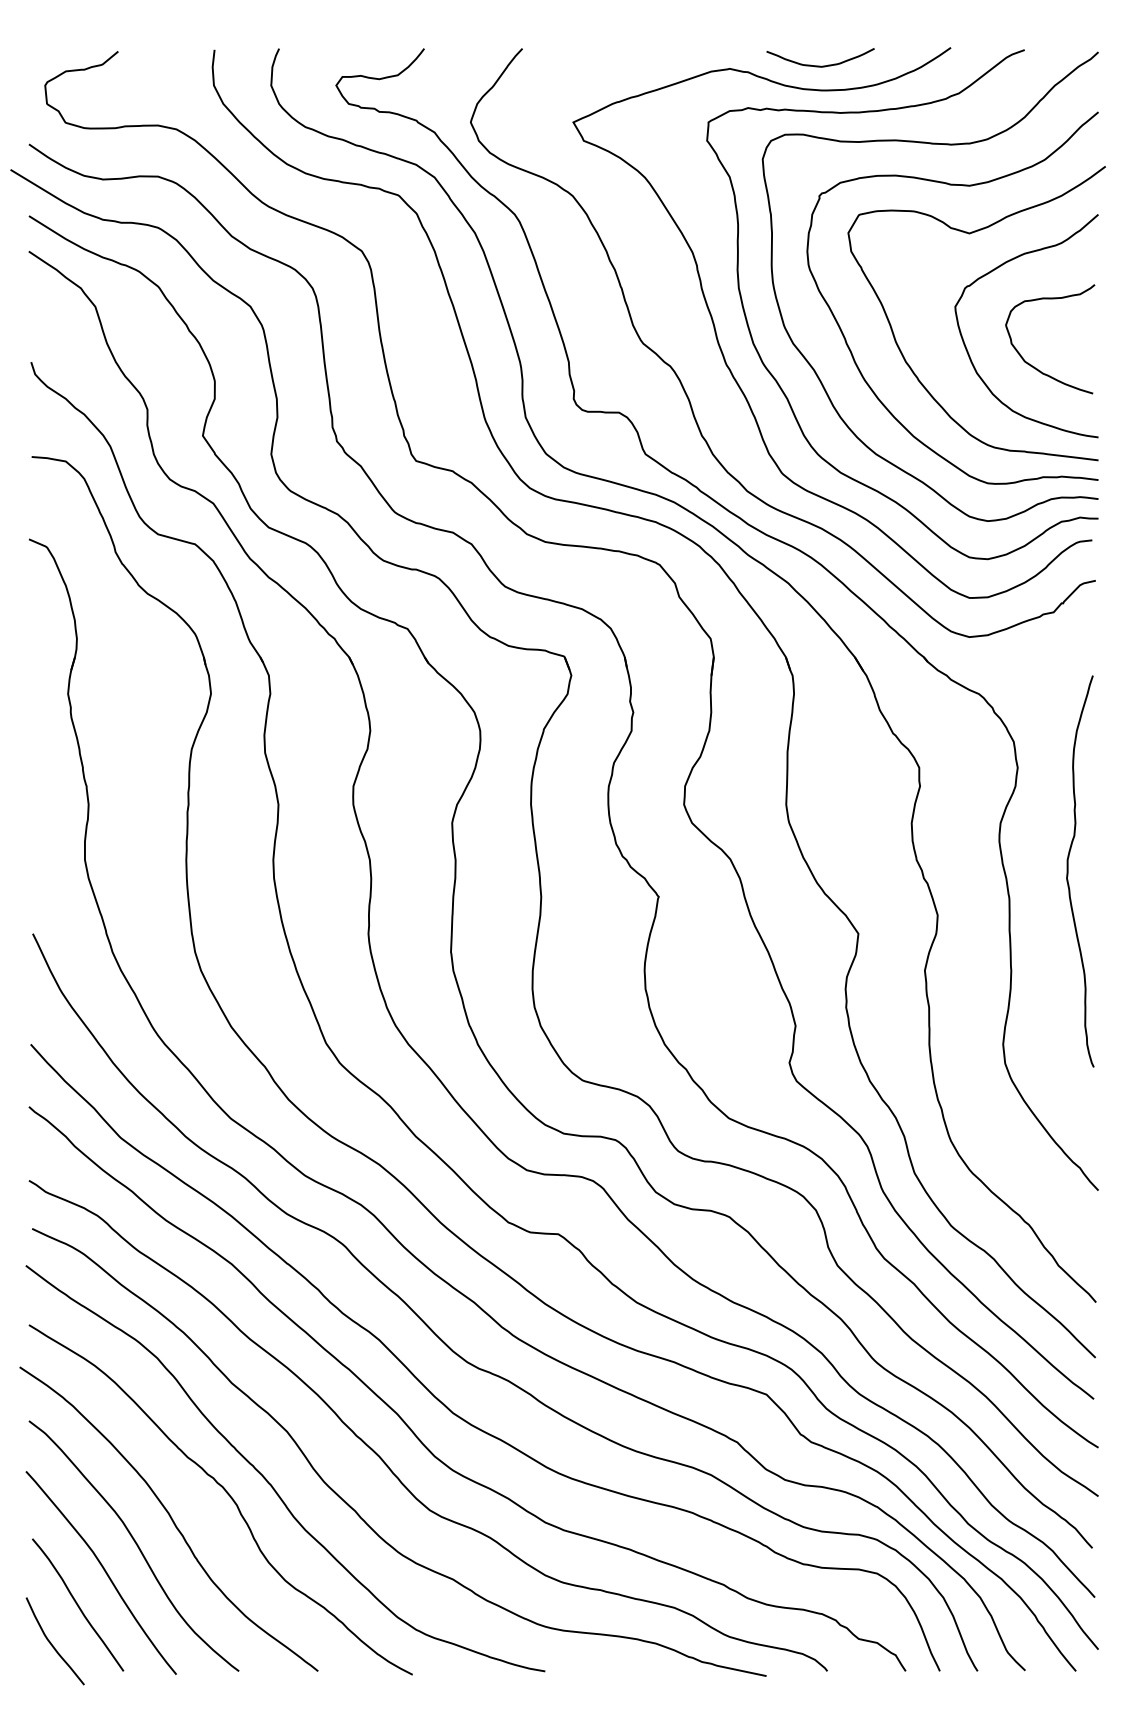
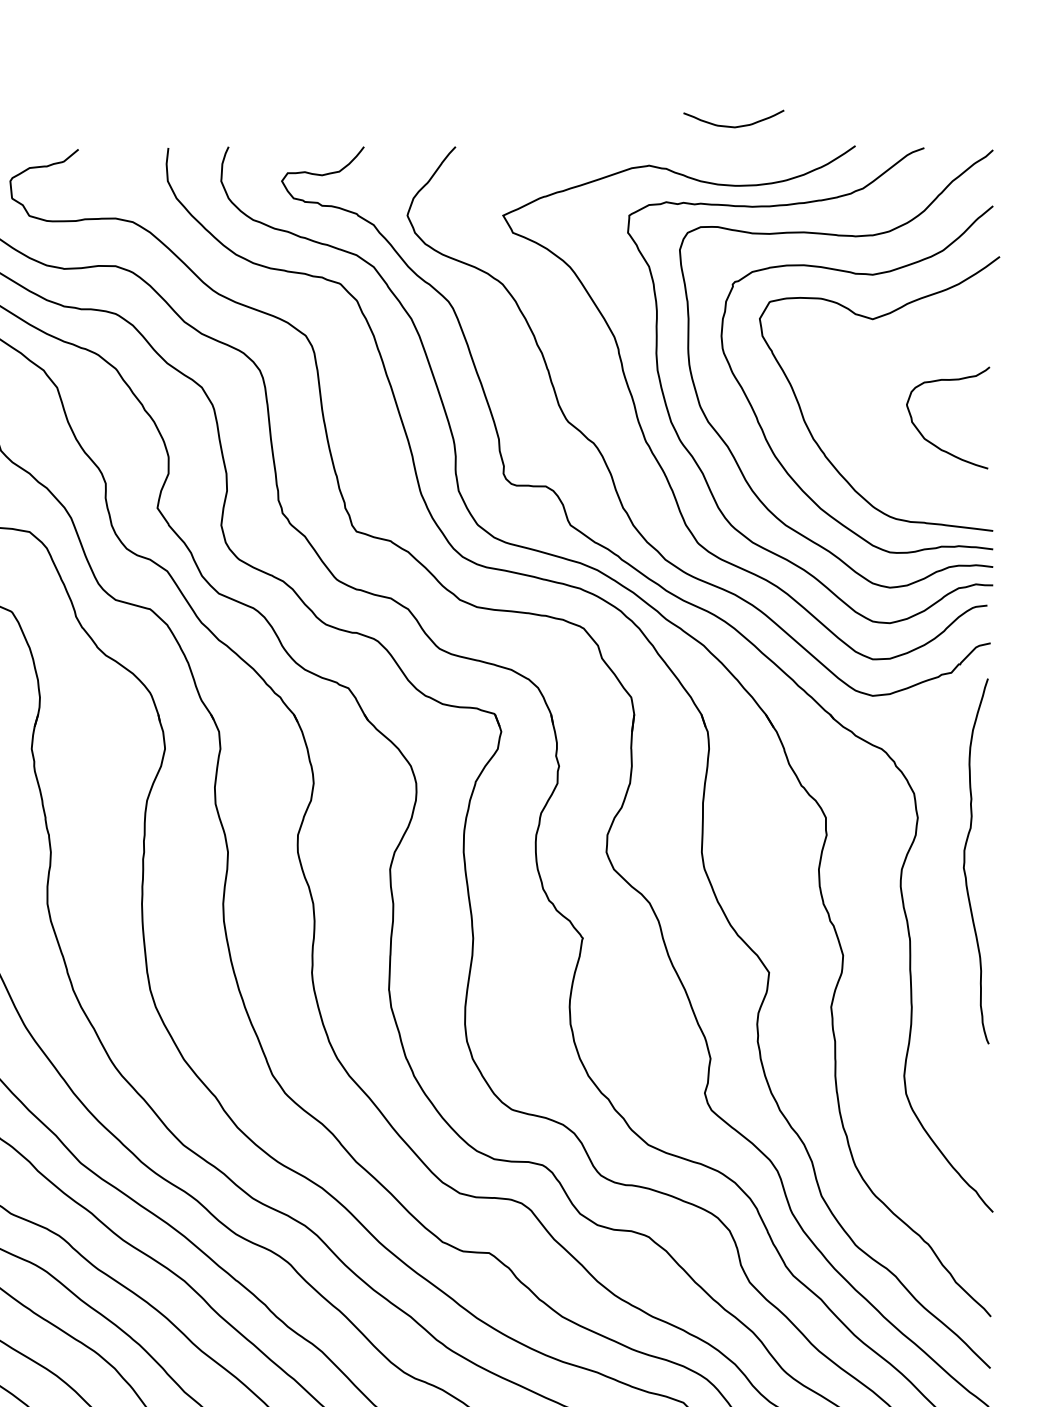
curve: (820, 65) -> (733, 126), moved
curve: (967, 348) -> (870, 426), removed
curve: (1068, 871) -> (965, 861), moved

